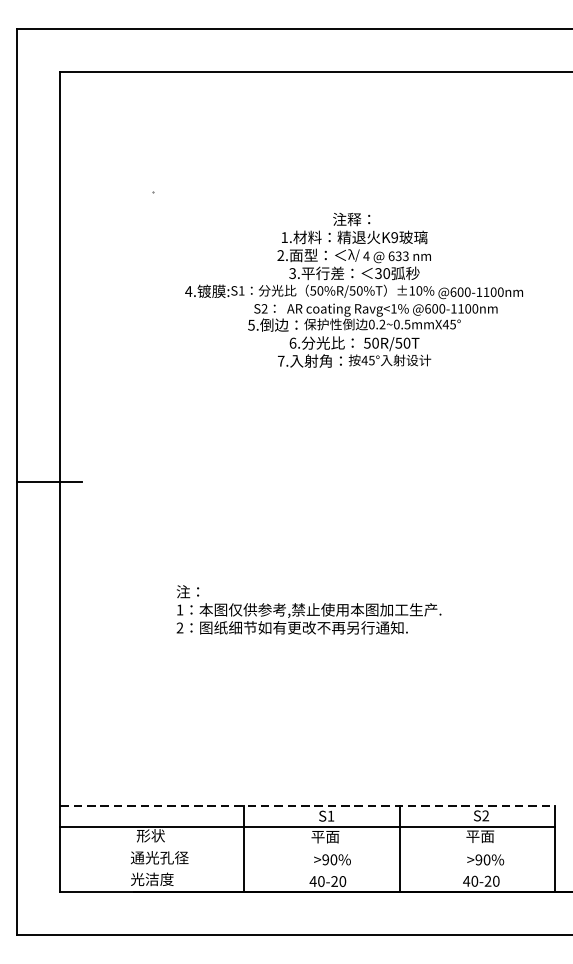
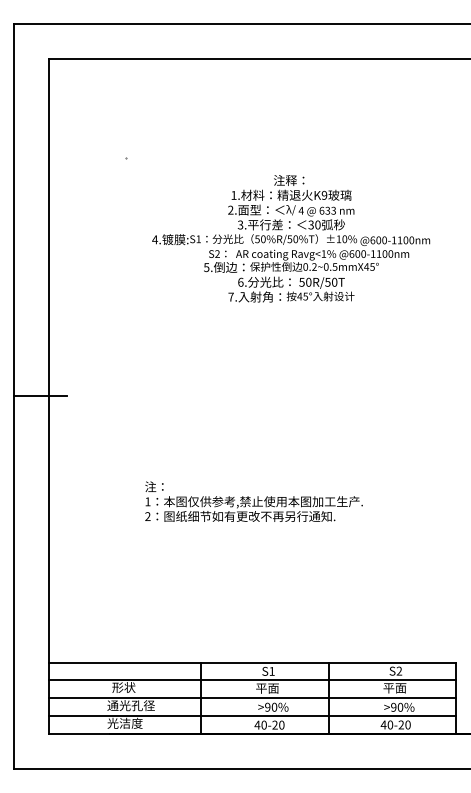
line: (308, 805) -> (253, 662), dashed -> solid
line: (307, 849) -> (252, 698), added
line: (307, 869) -> (252, 715), added

